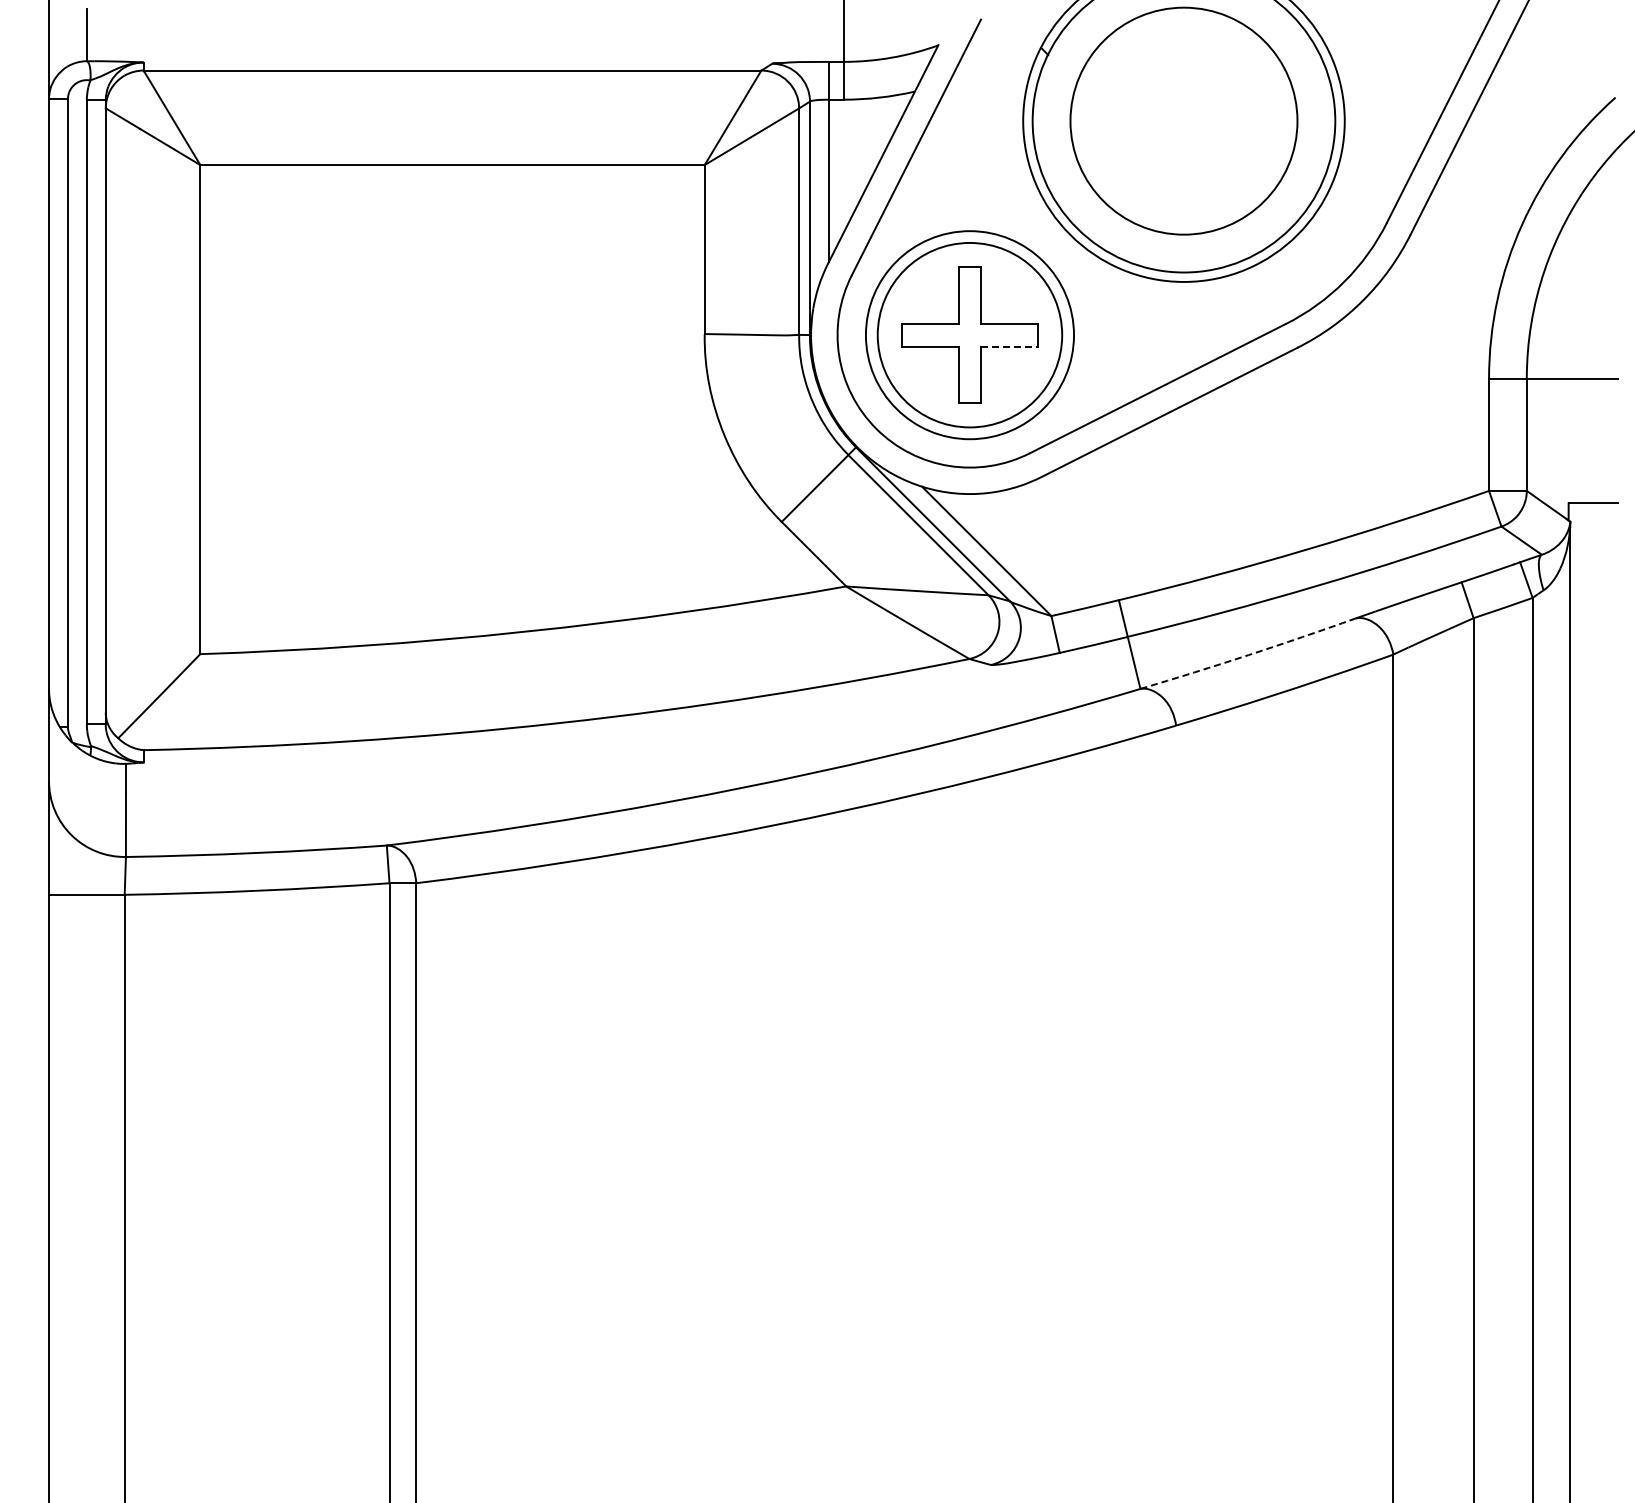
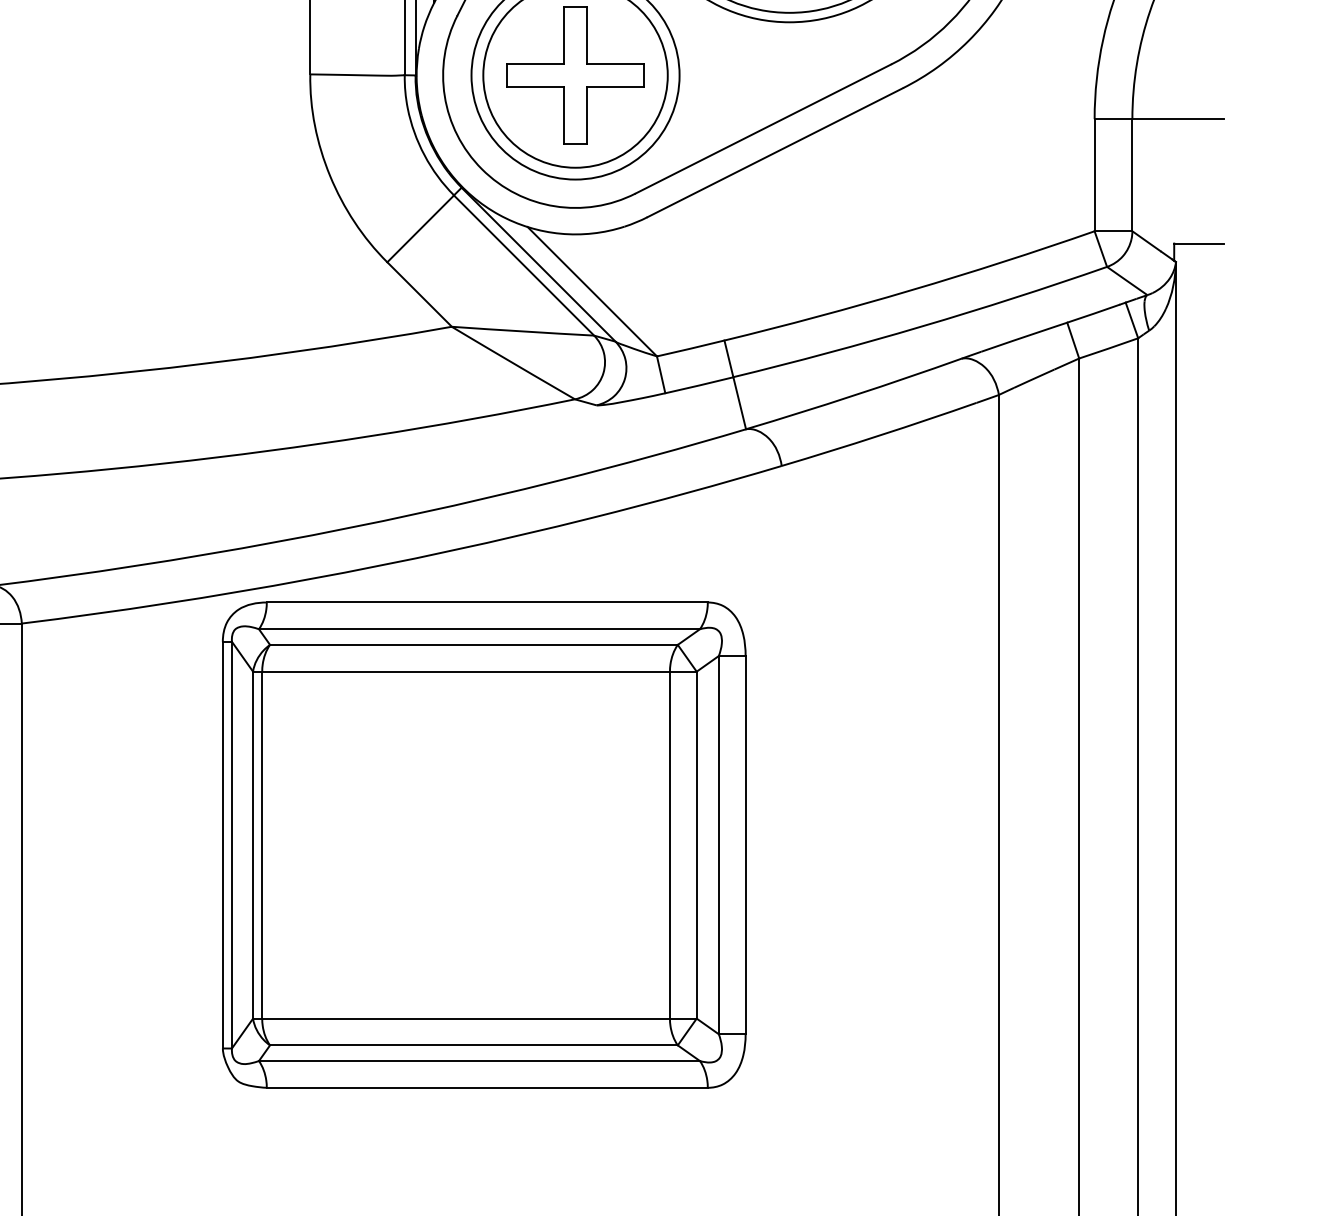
line: (1010, 346) -> (616, 86), dashed -> solid
arc: (1248, 655) -> (854, 395), dashed -> solid
part: (878, 1104) -> (484, 844), added

